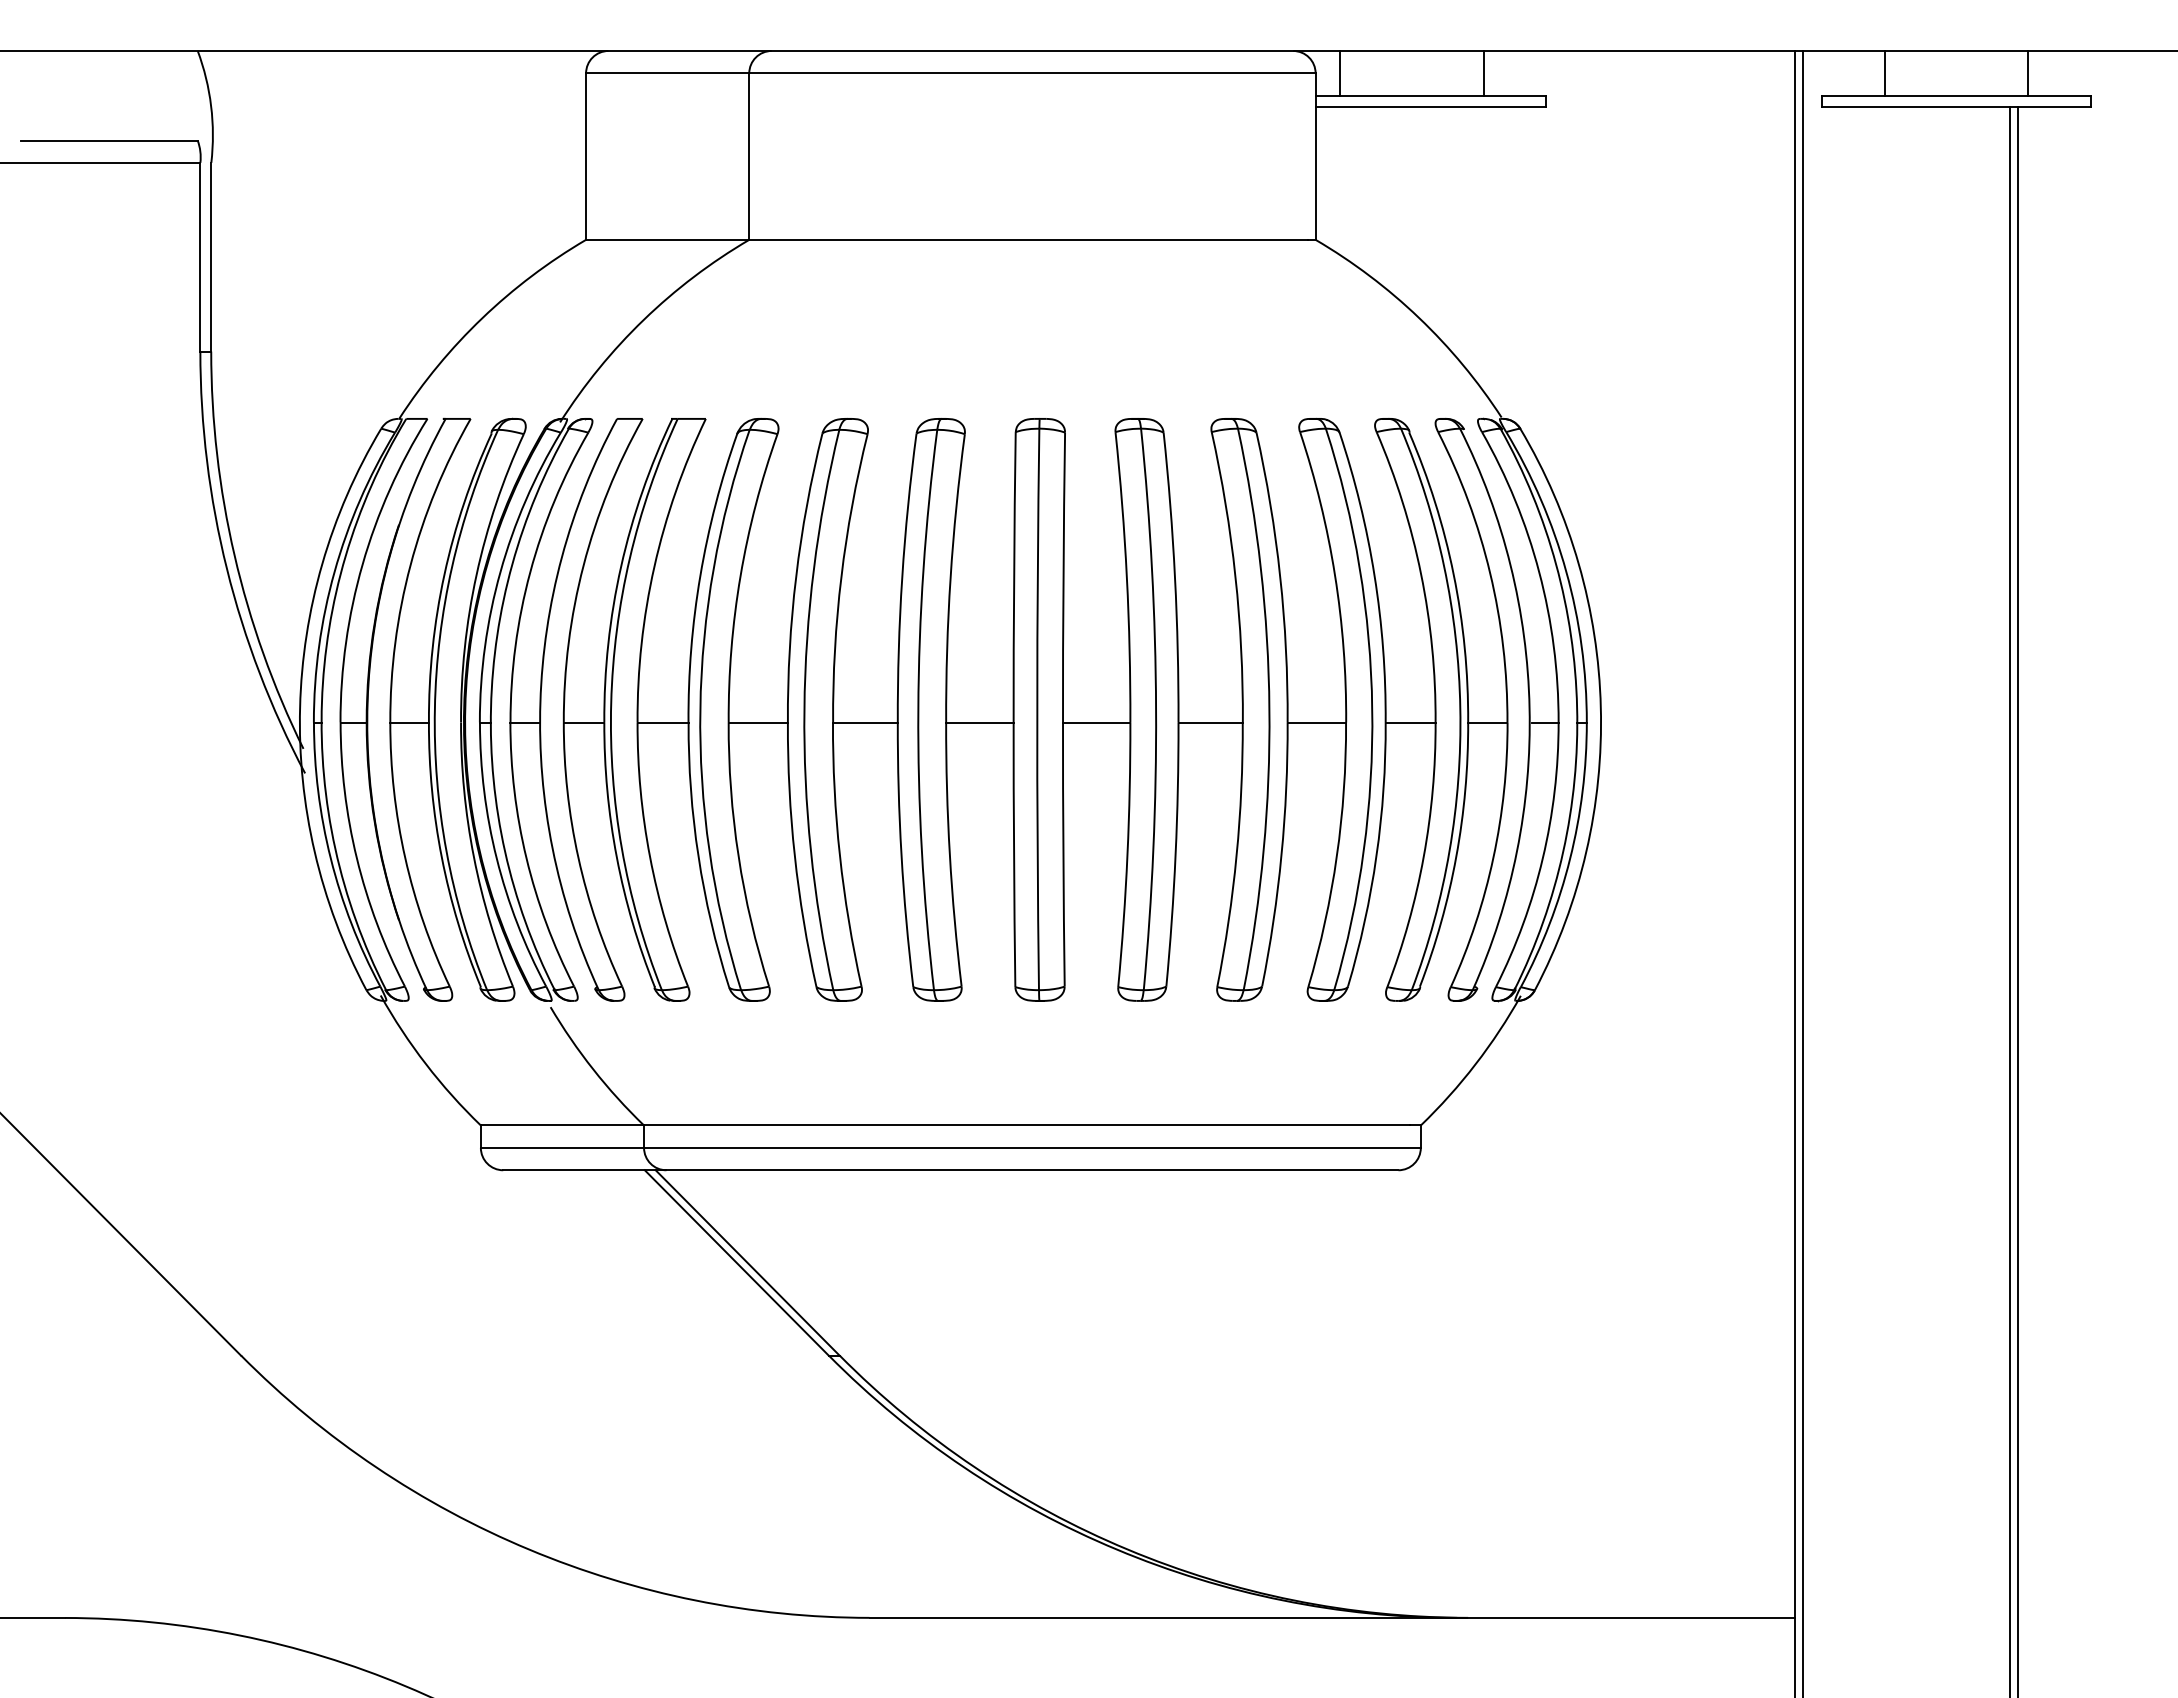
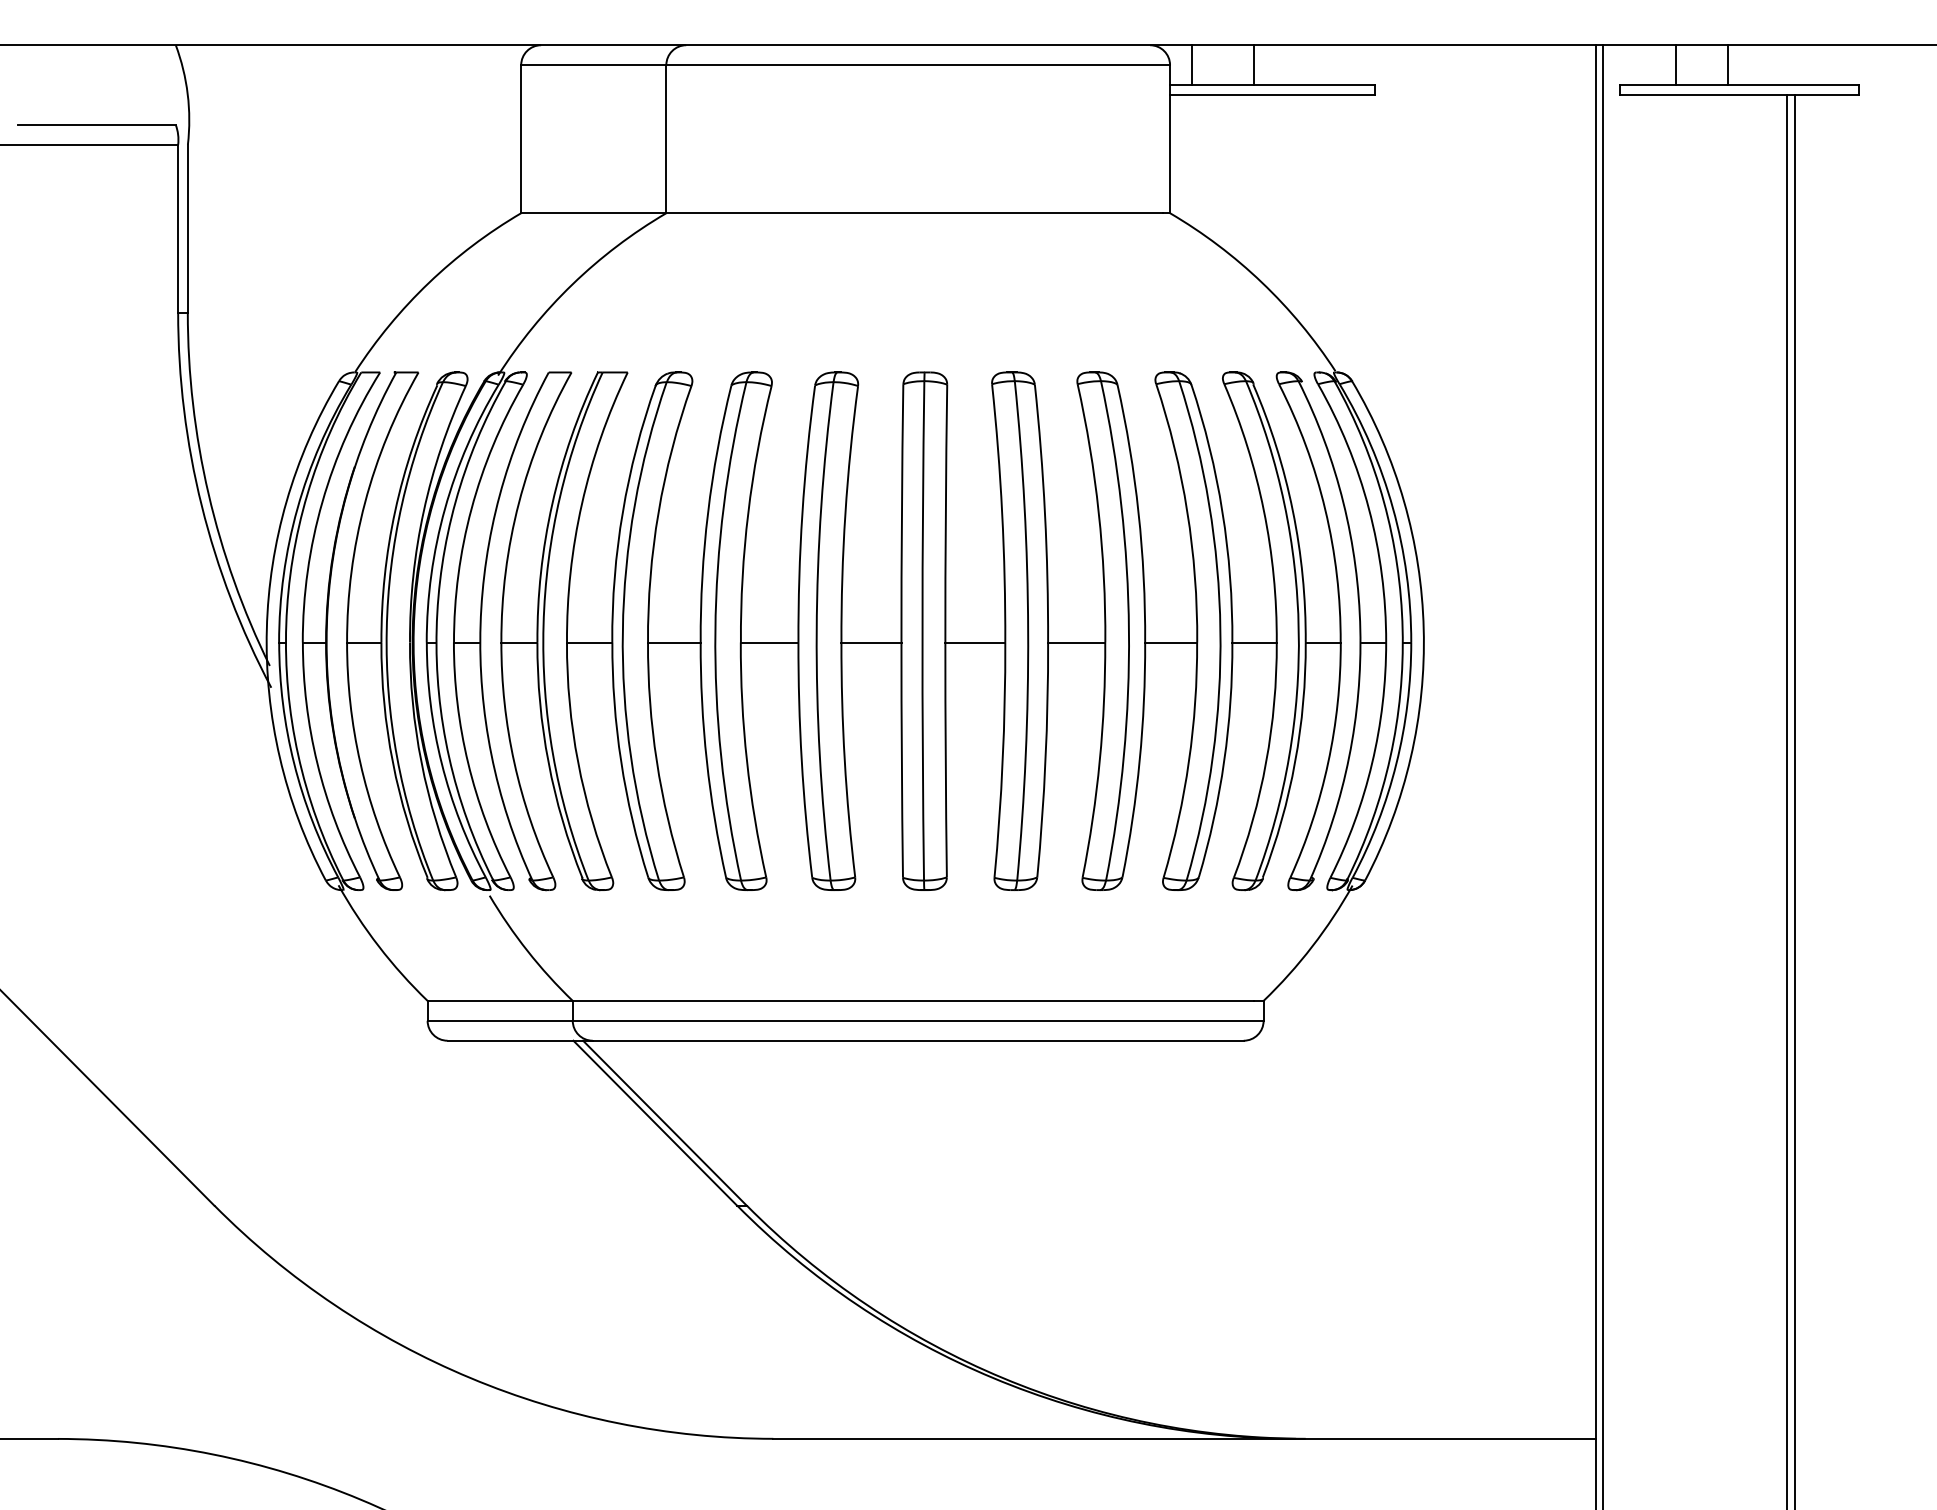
line: (1483, 72) -> (1253, 64), moved
line: (2027, 72) -> (1727, 64), moved

